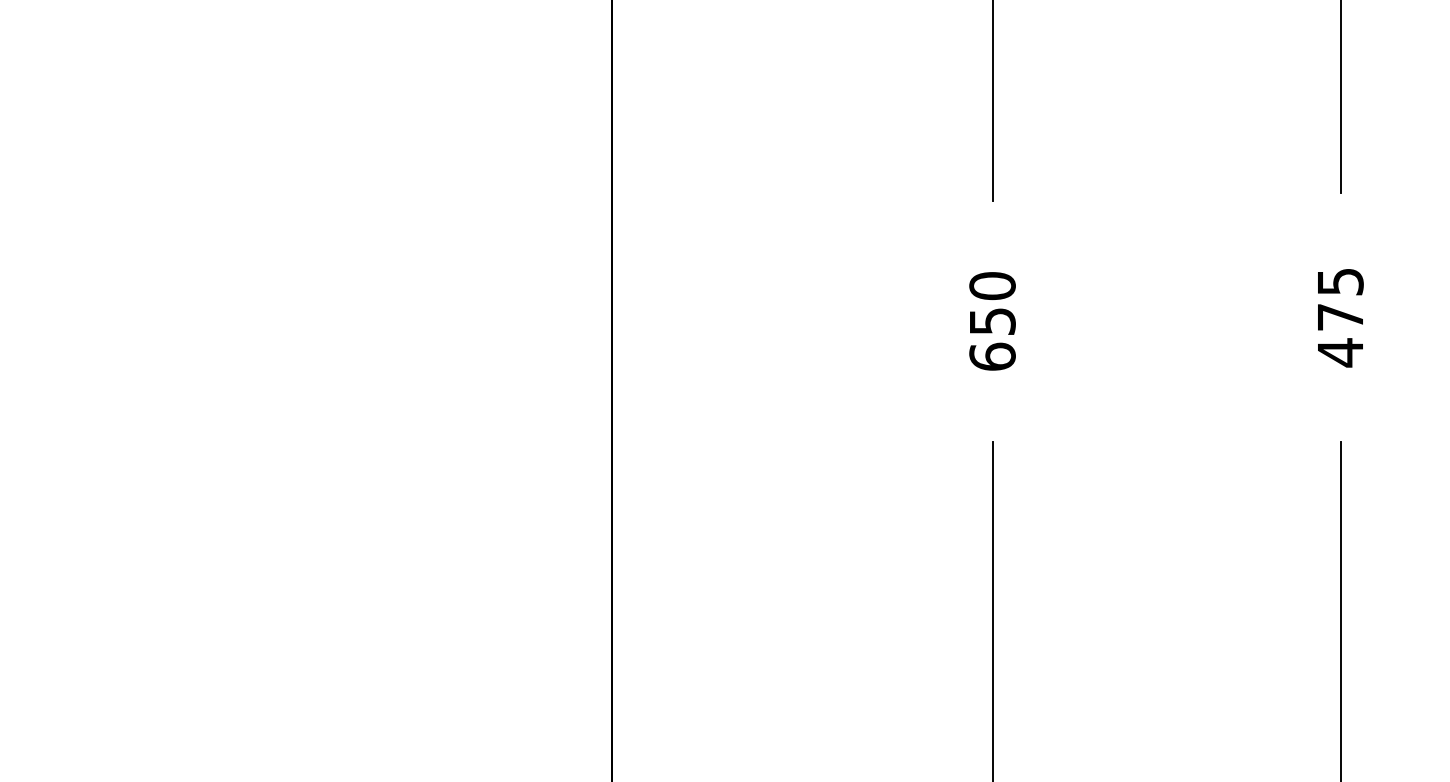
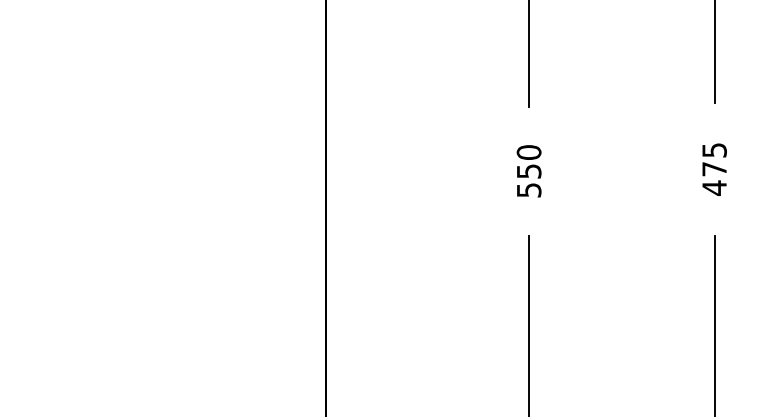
text: (991, 355) -> (528, 189), 650 -> 550

